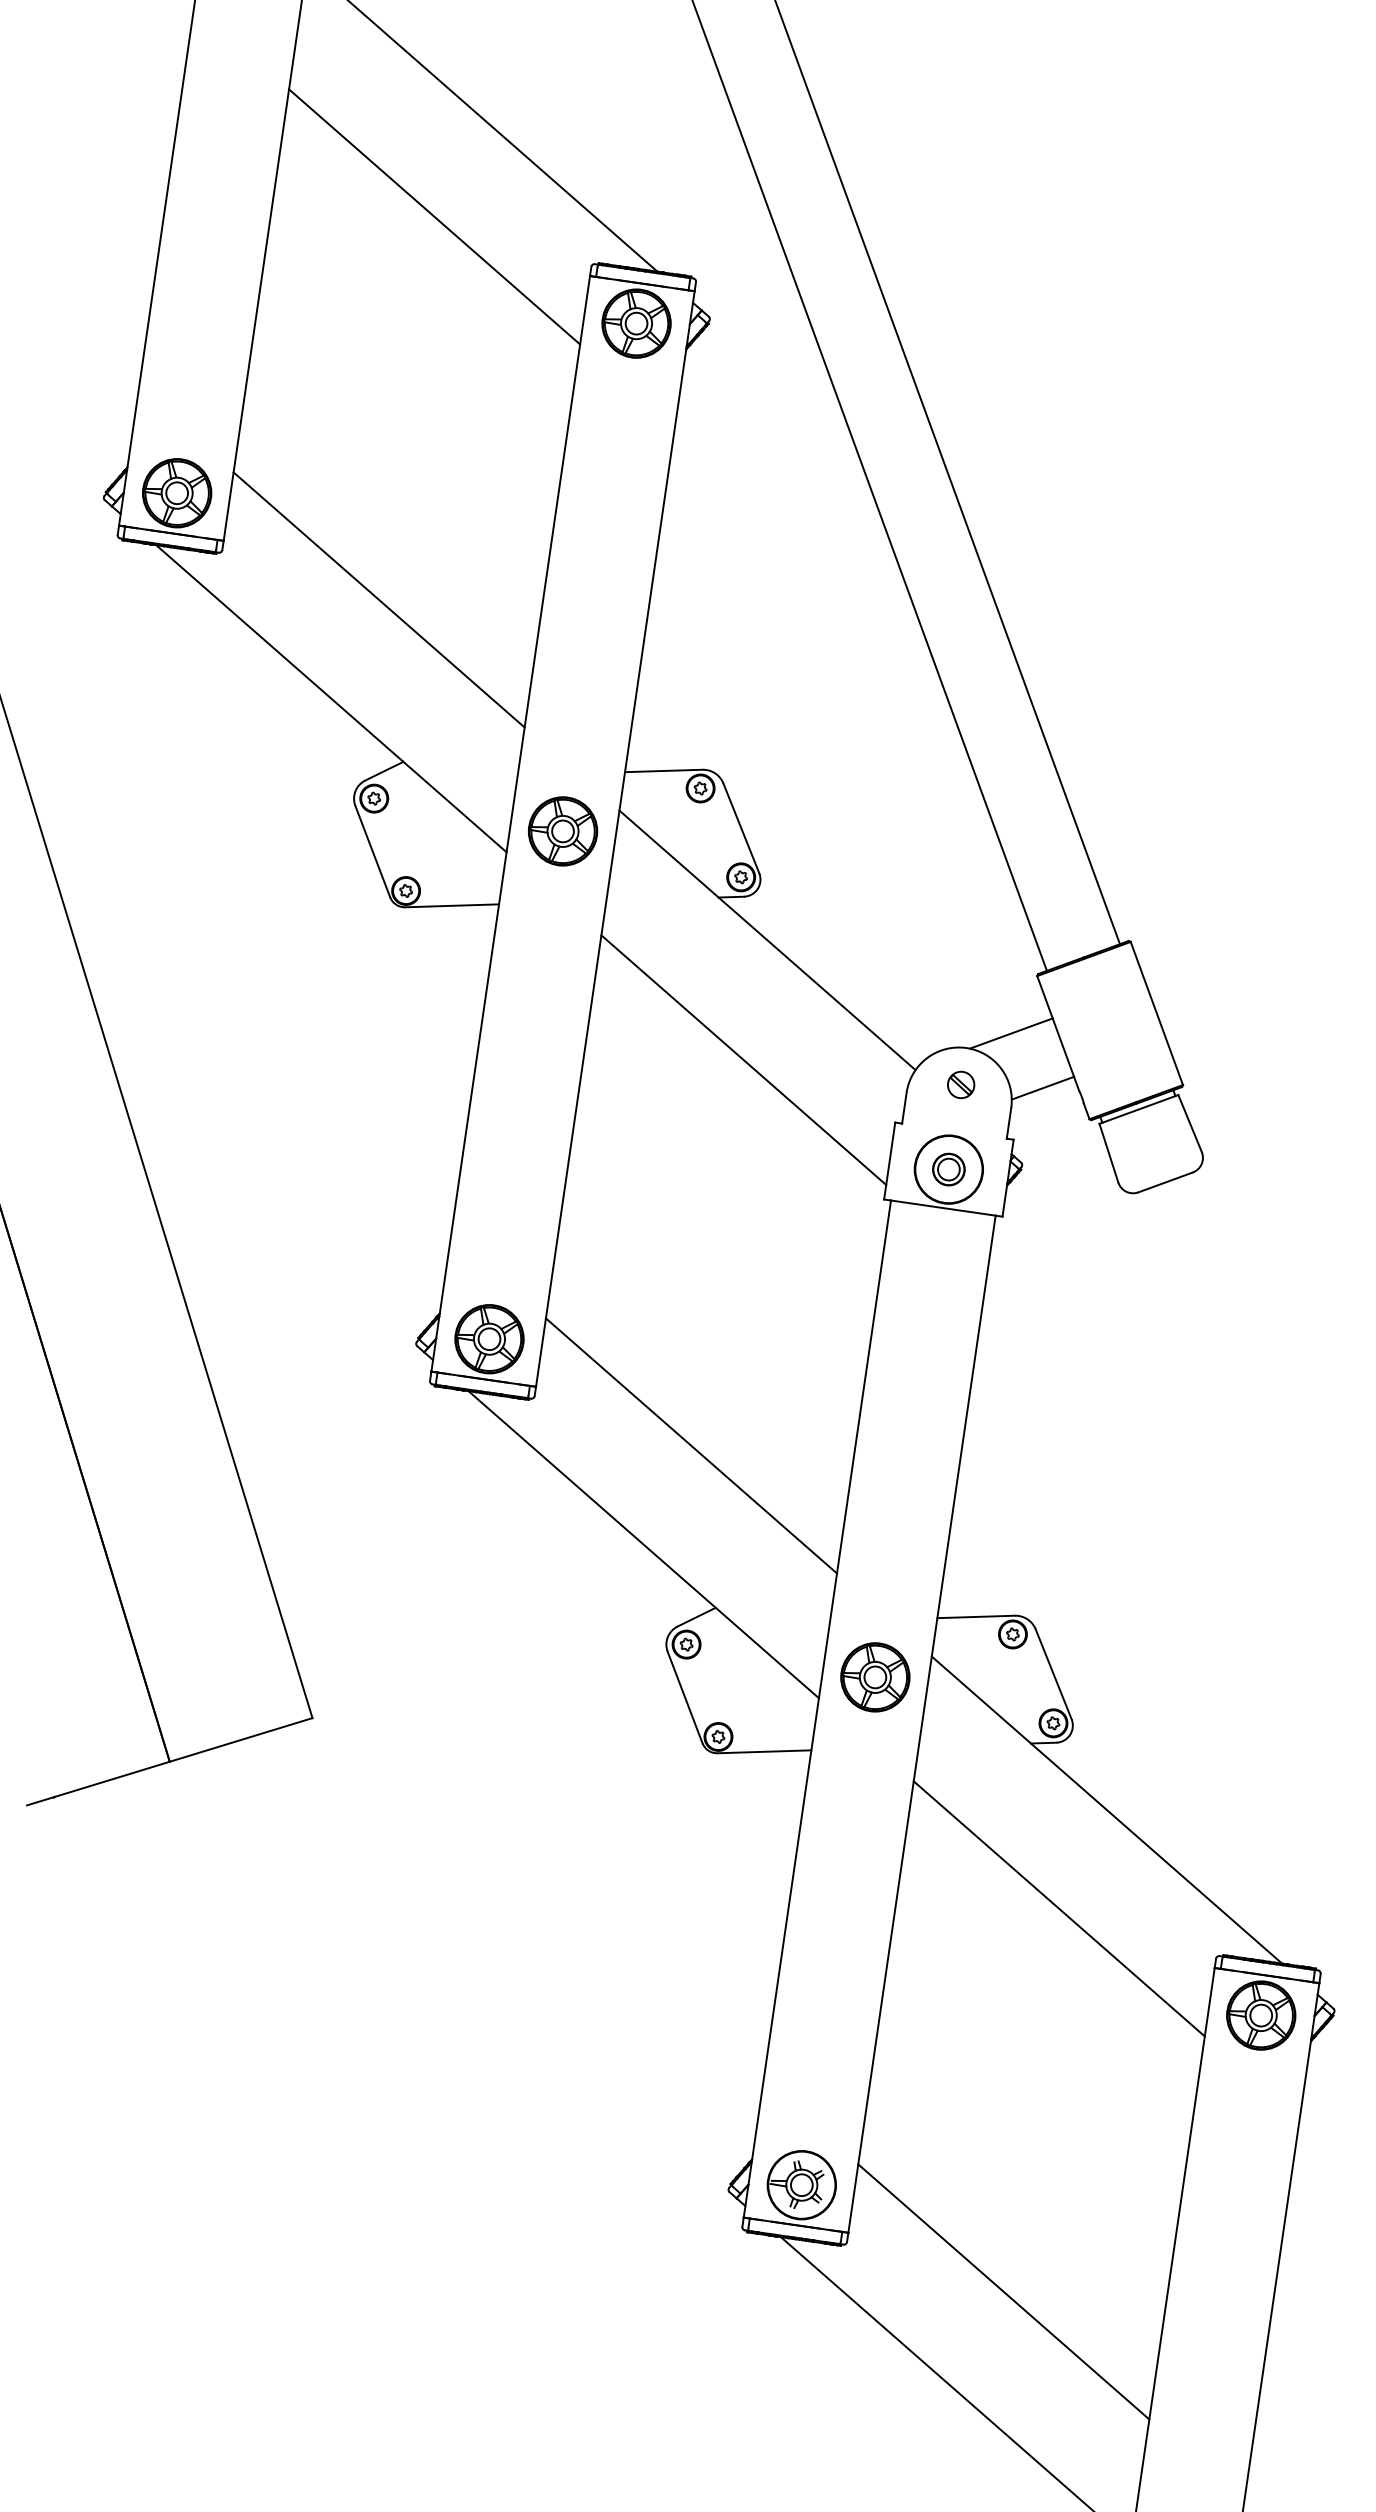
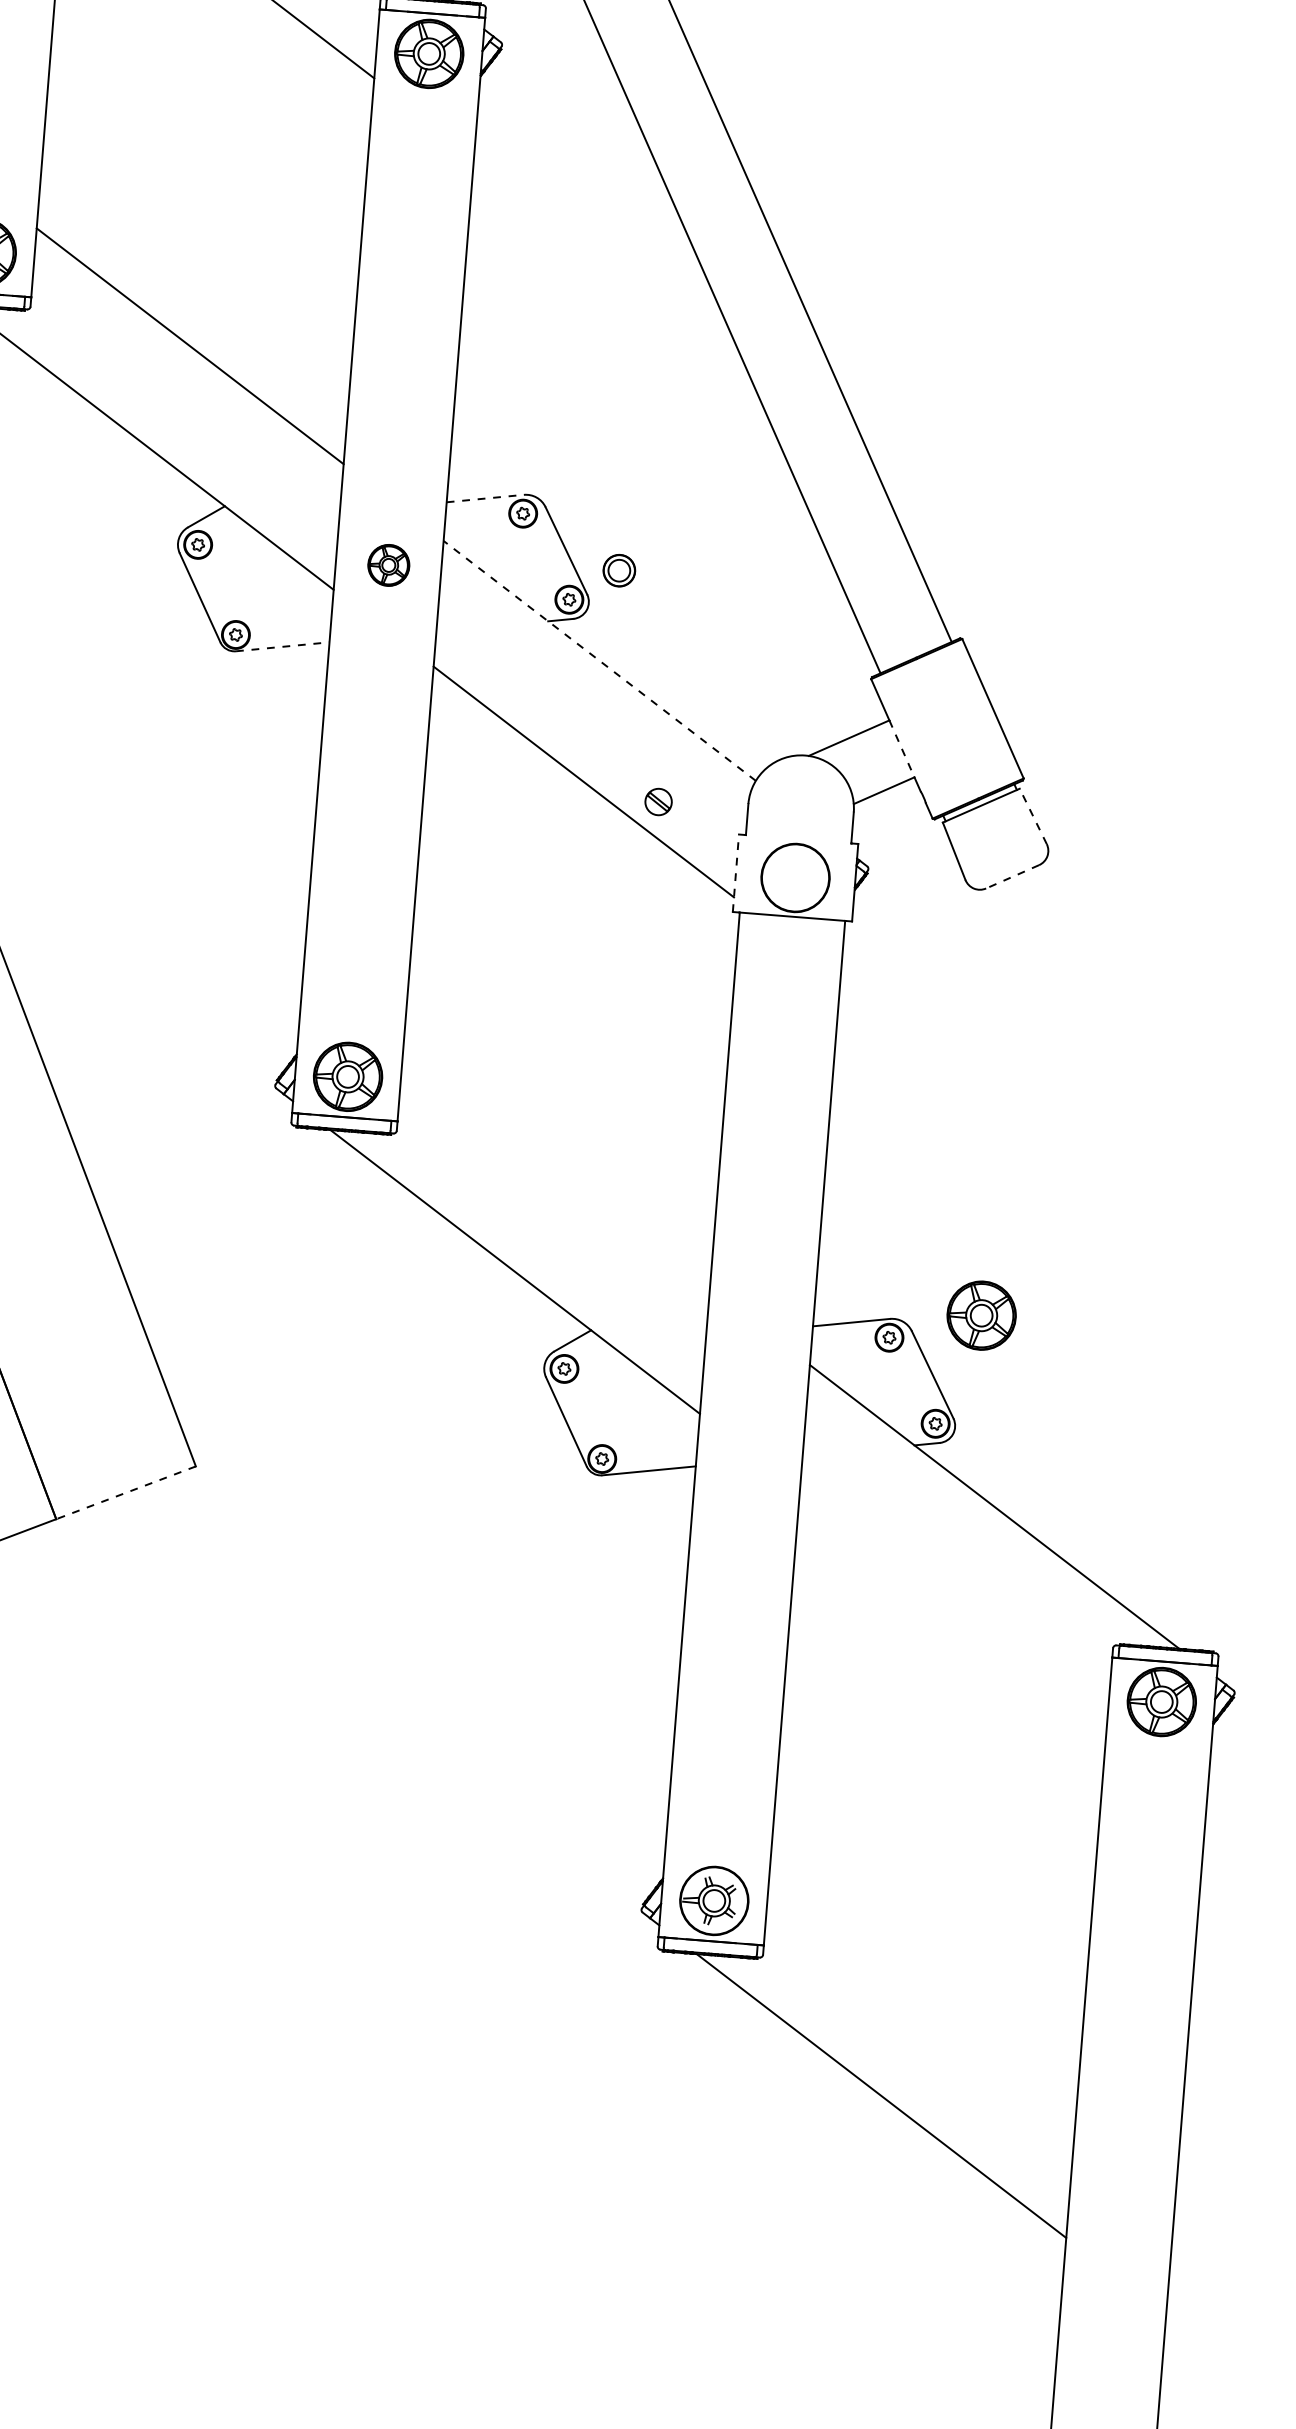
line: (663, 770) -> (484, 498), solid -> dashed
part: (563, 831) -> (389, 565), size x0.6
line: (452, 905) -> (283, 646), solid -> dashed
line: (767, 940) -> (599, 661), solid -> dashed
line: (1063, 1048) -> (902, 749), solid -> dashed
part: (961, 1084) -> (658, 801), moved
line: (1190, 1123) -> (1033, 816), solid -> dashed
line: (889, 1161) -> (735, 873), solid -> dashed
part: (948, 1169) -> (618, 570), moved
line: (1165, 1182) -> (1012, 876), solid -> dashed
line: (691, 1445) -> (556, 1169), removed
part: (875, 1677) -> (981, 1315), moved
line: (241, 1739) -> (126, 1492), solid -> dashed
line: (1058, 1908) -> (952, 1608), removed
line: (1003, 2291) -> (922, 1994), removed

